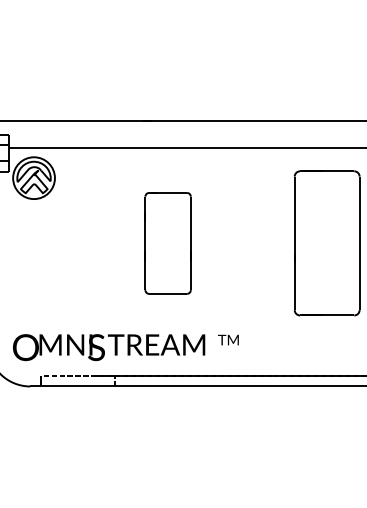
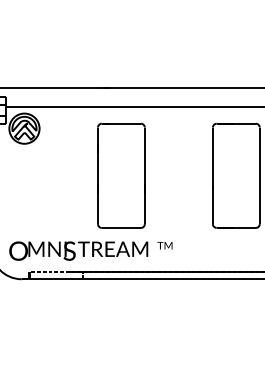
part: (167, 243) -> (120, 175), size x1.43

